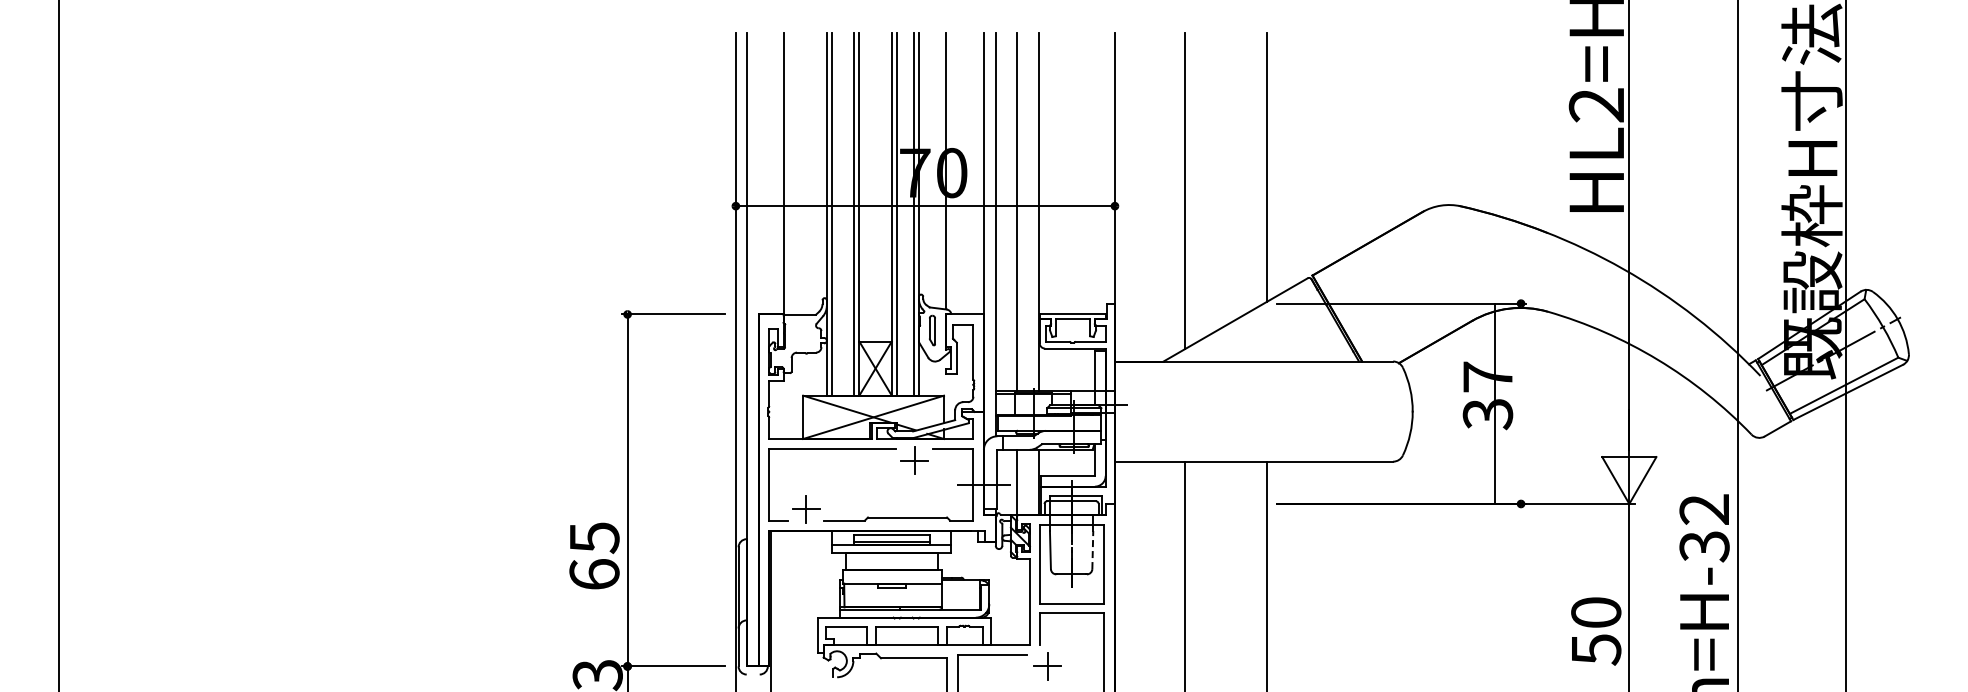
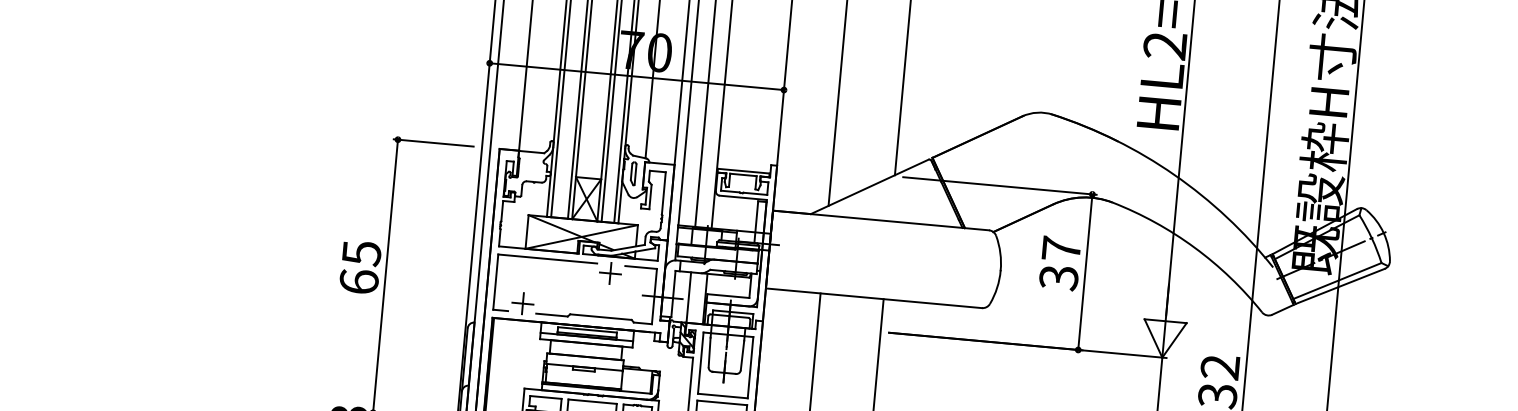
line: (1495, 403) -> (1085, 271), moved
line: (1092, 549) -> (742, 355), dashed -> solid
text: (594, 555) -> (360, 267), moved

